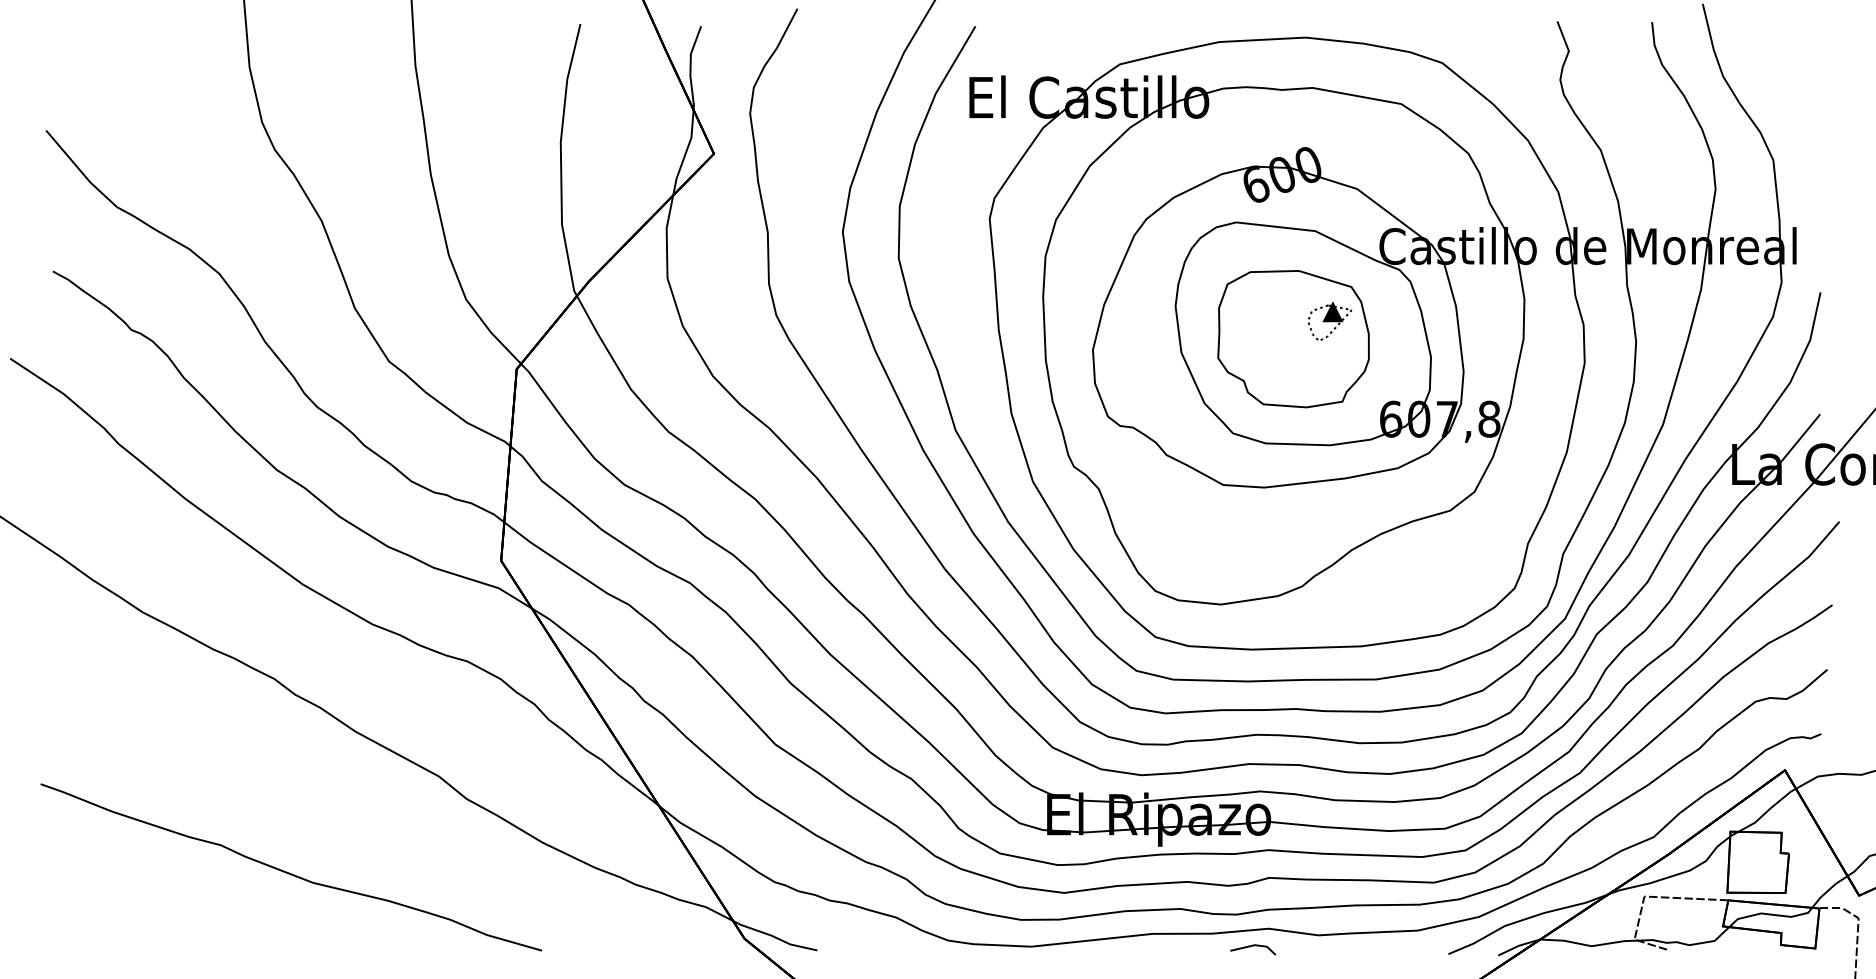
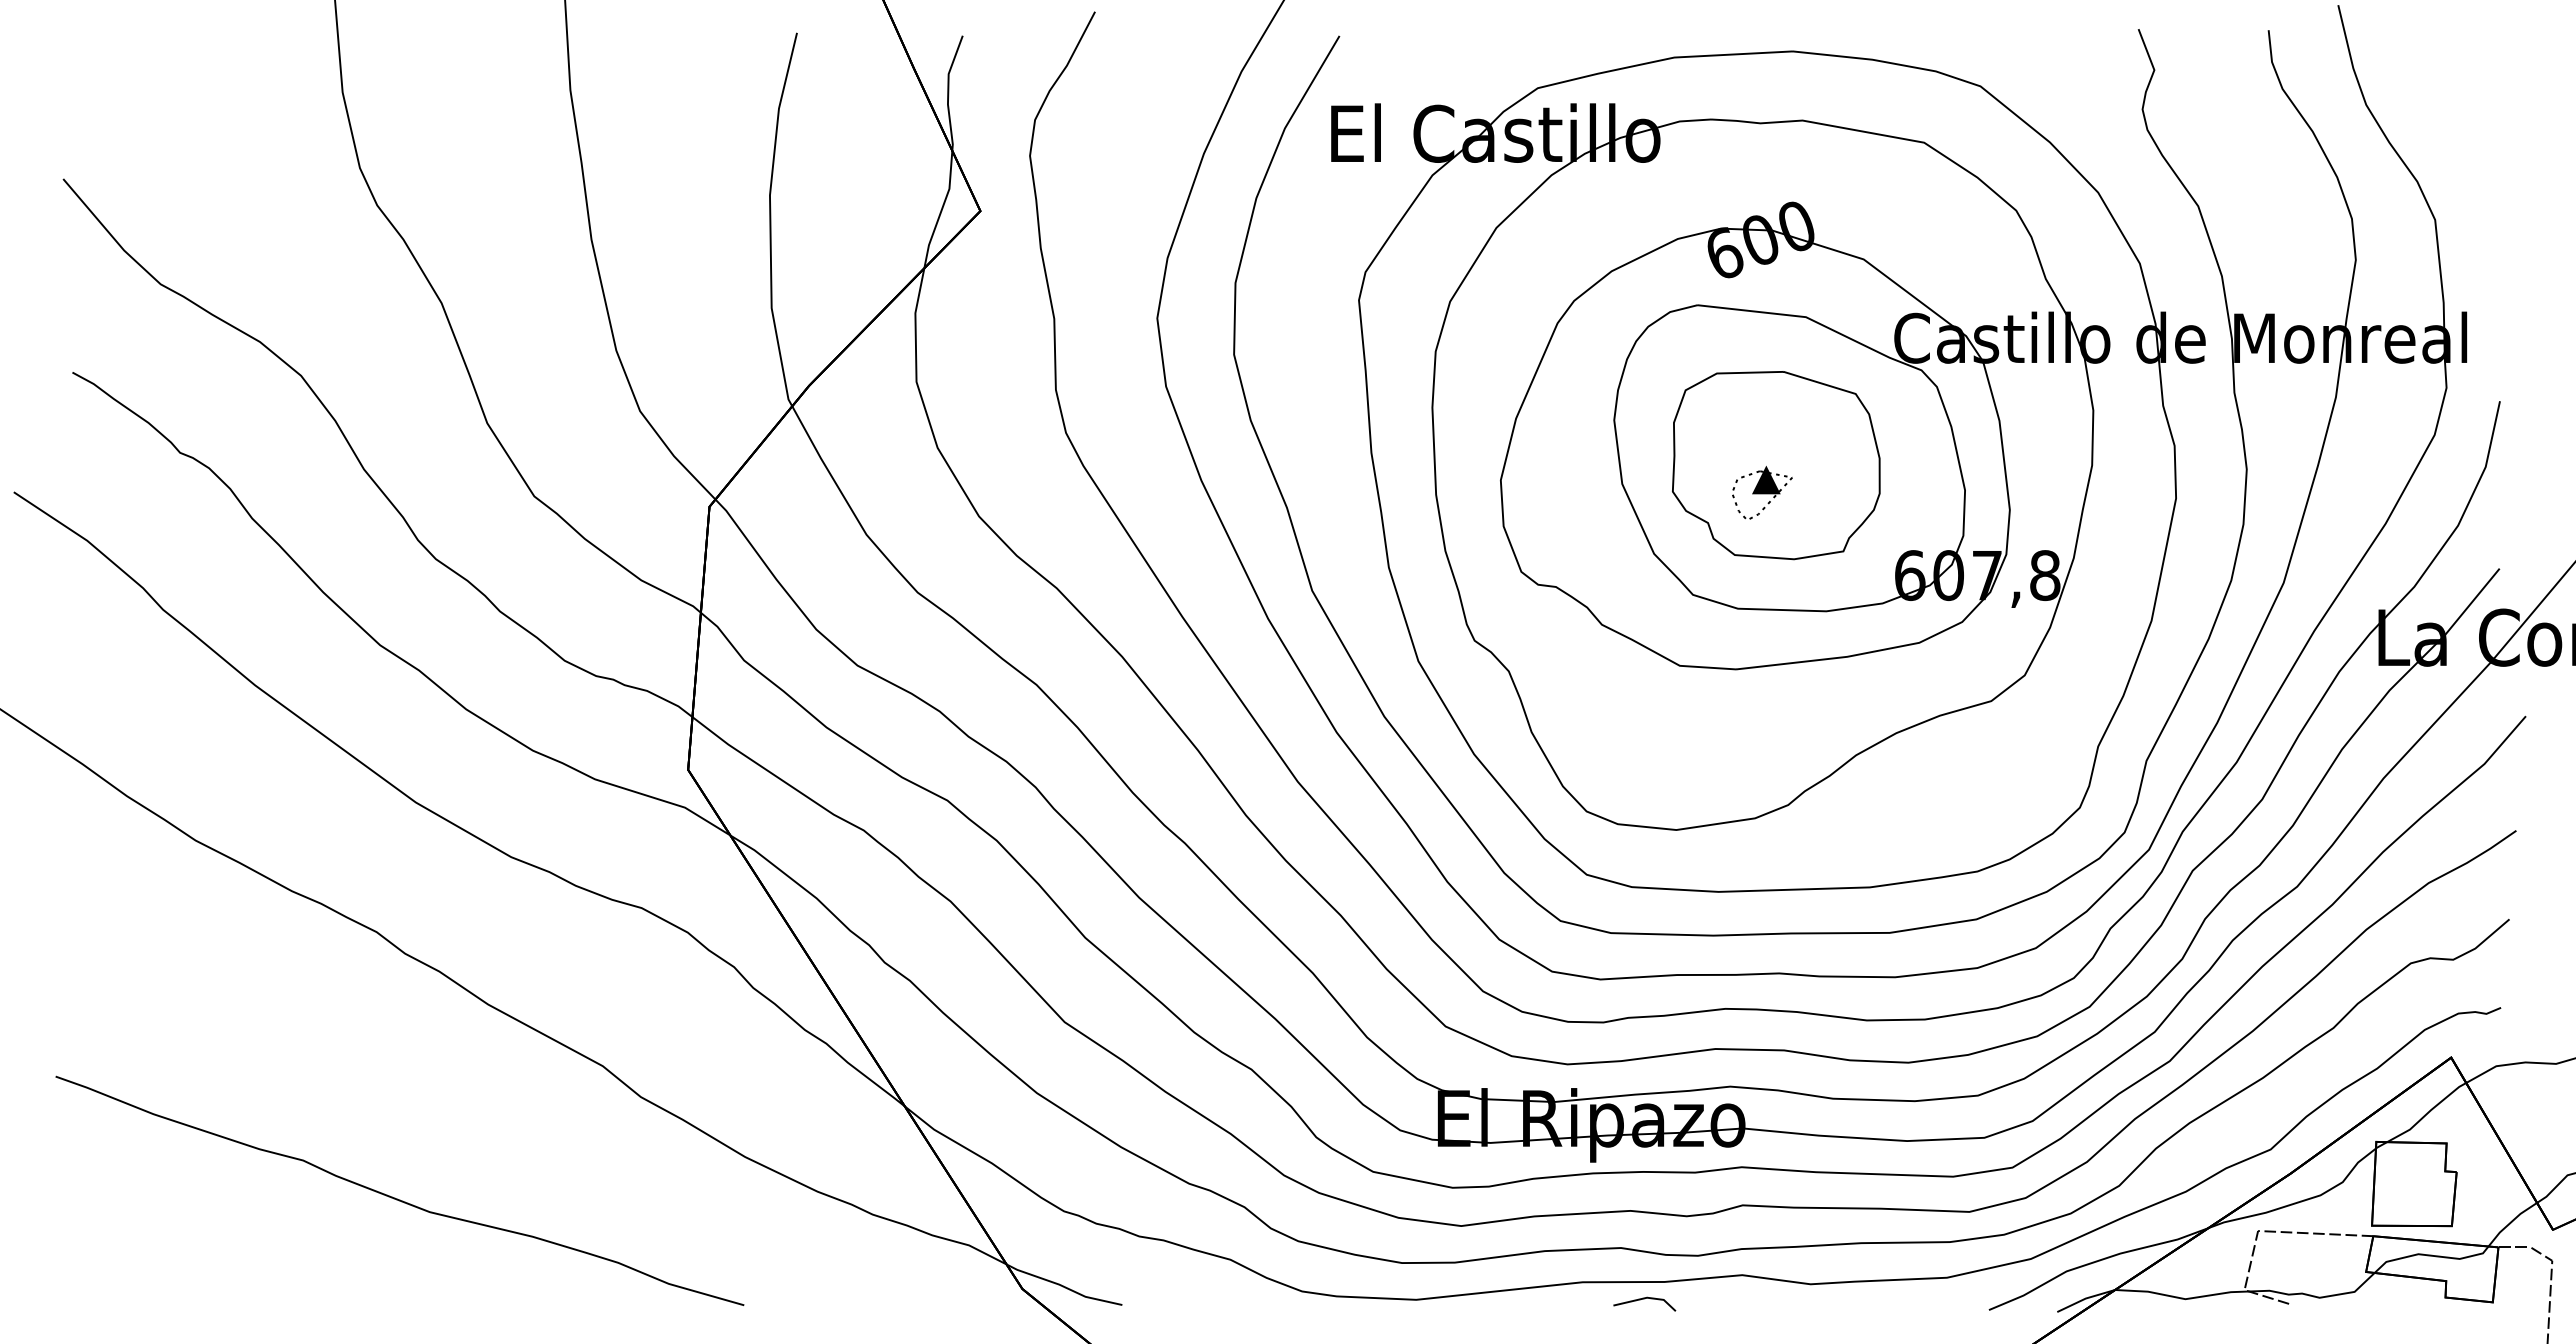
part: (1330, 320) -> (1762, 492), moved
line: (1252, 946) -> (1644, 1299), moved

